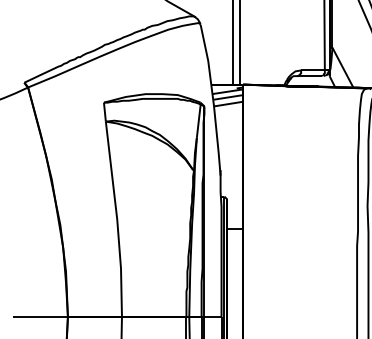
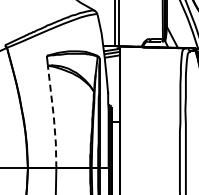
line: (116, 220) -> (53, 117), solid -> dashed

